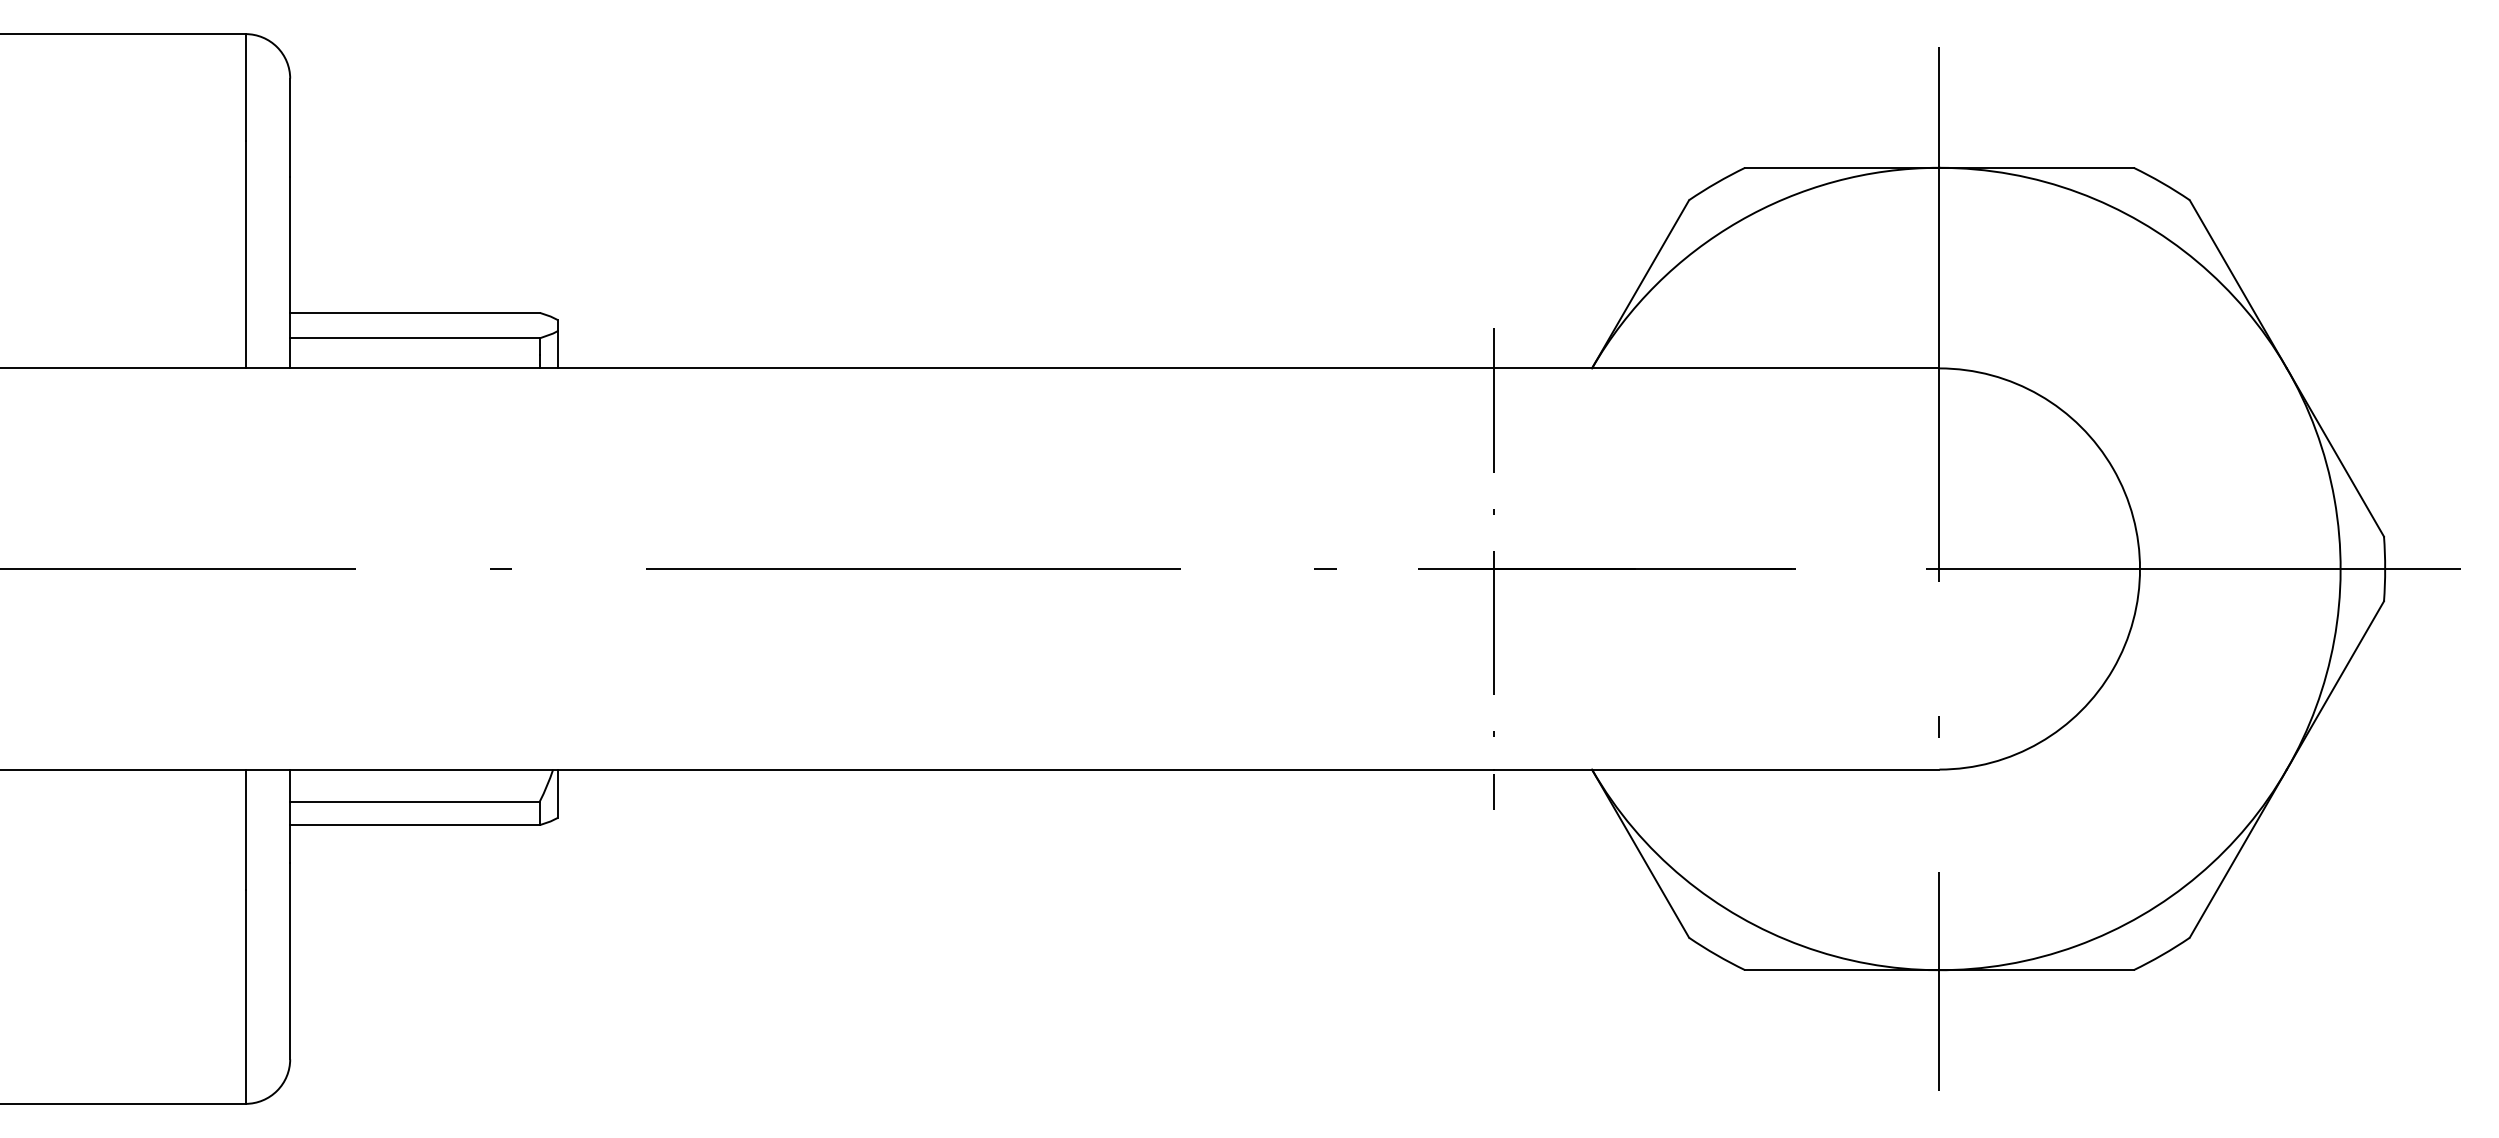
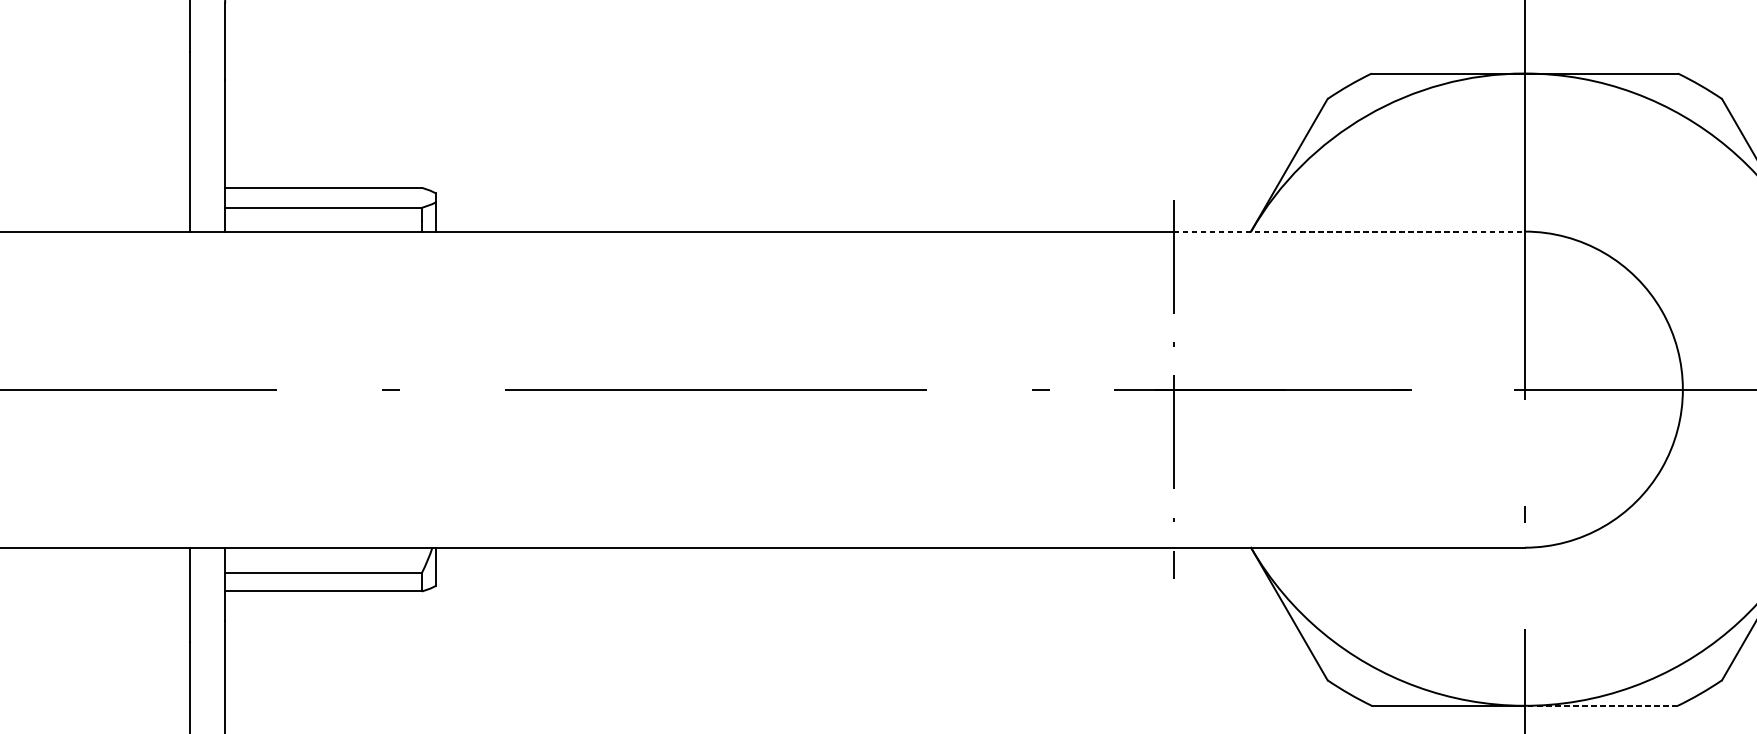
line: (1716, 368) -> (1349, 231), solid -> dashed
line: (2036, 970) -> (1601, 706), solid -> dashed

